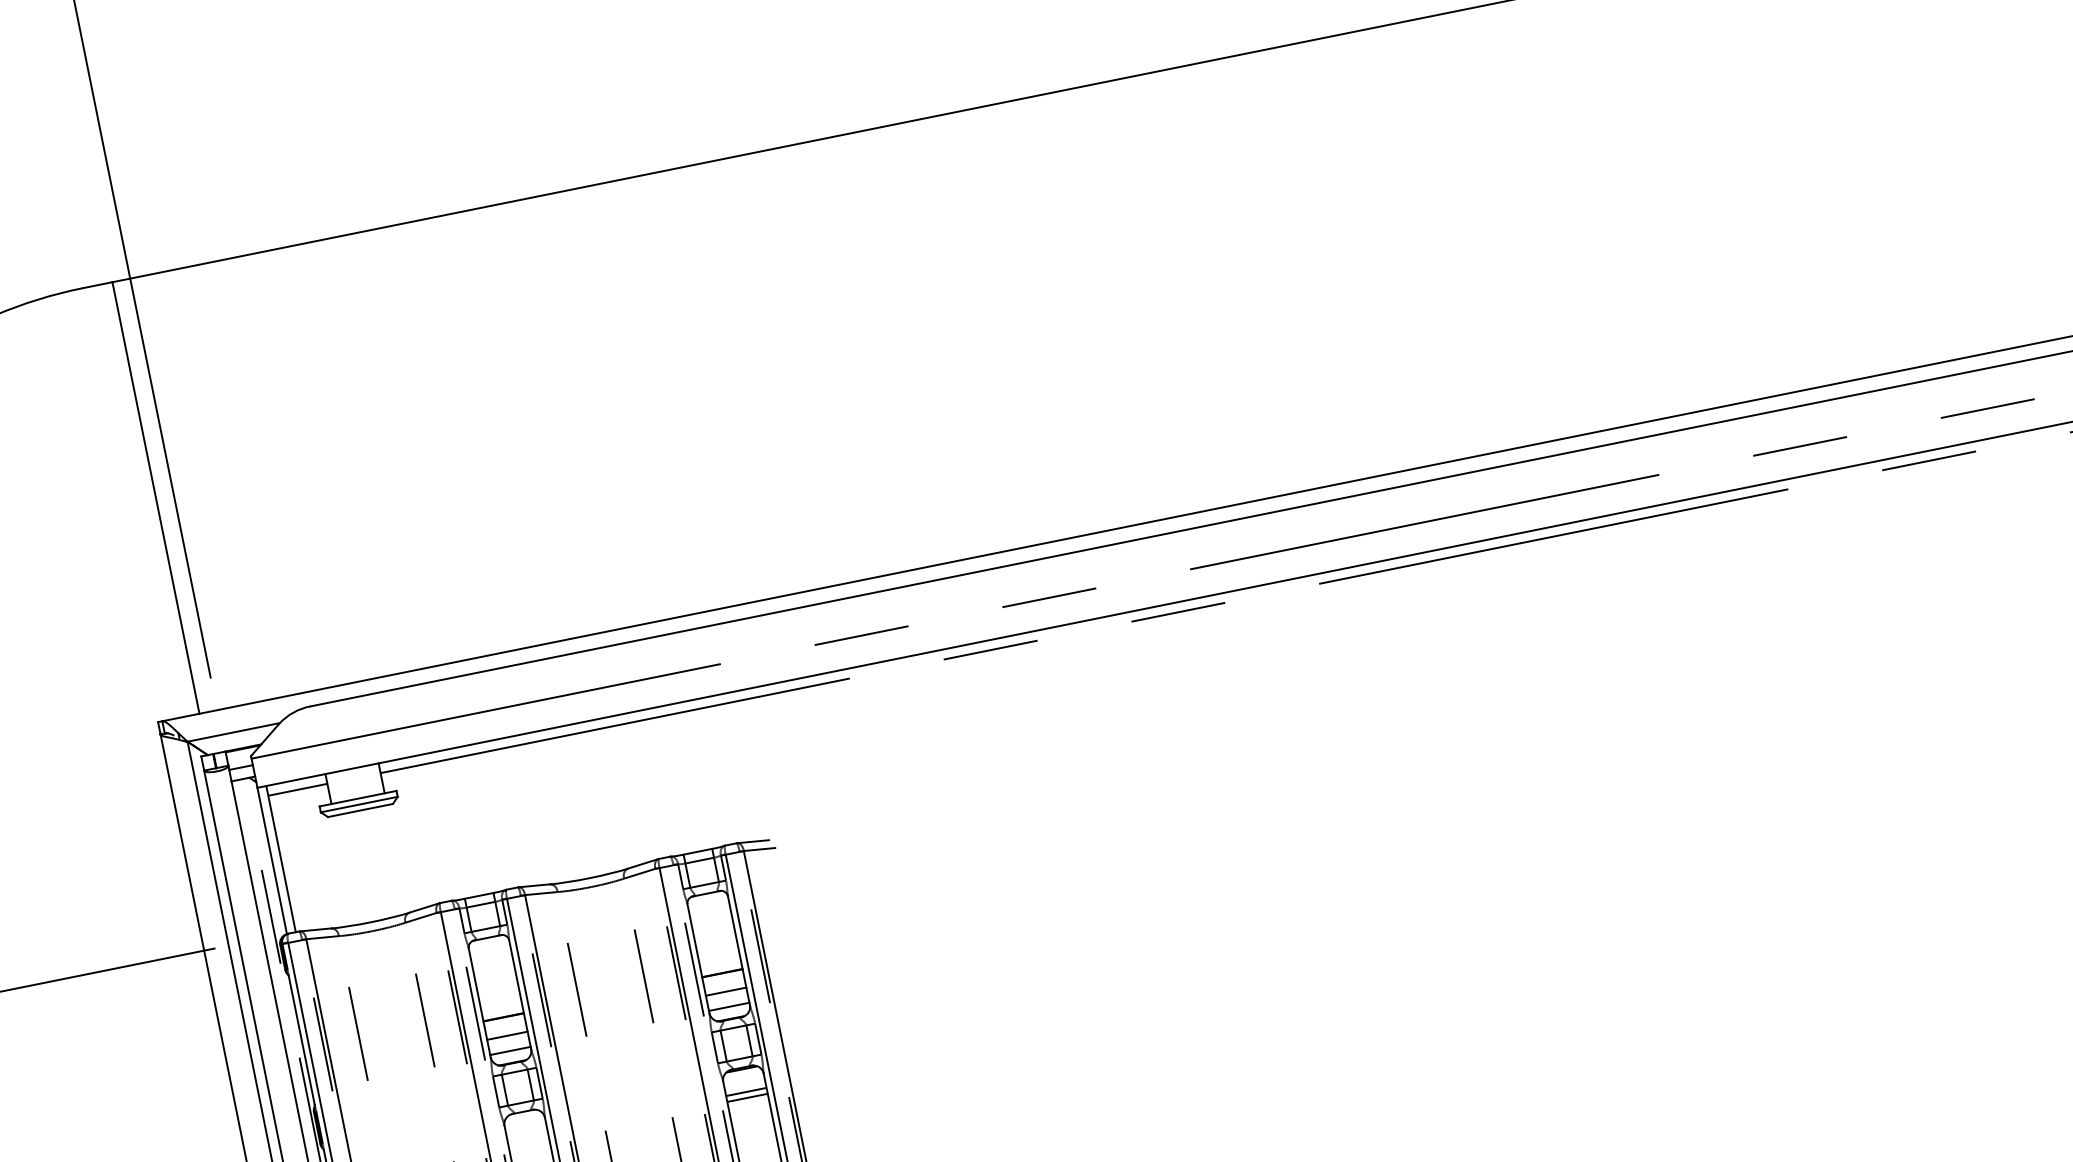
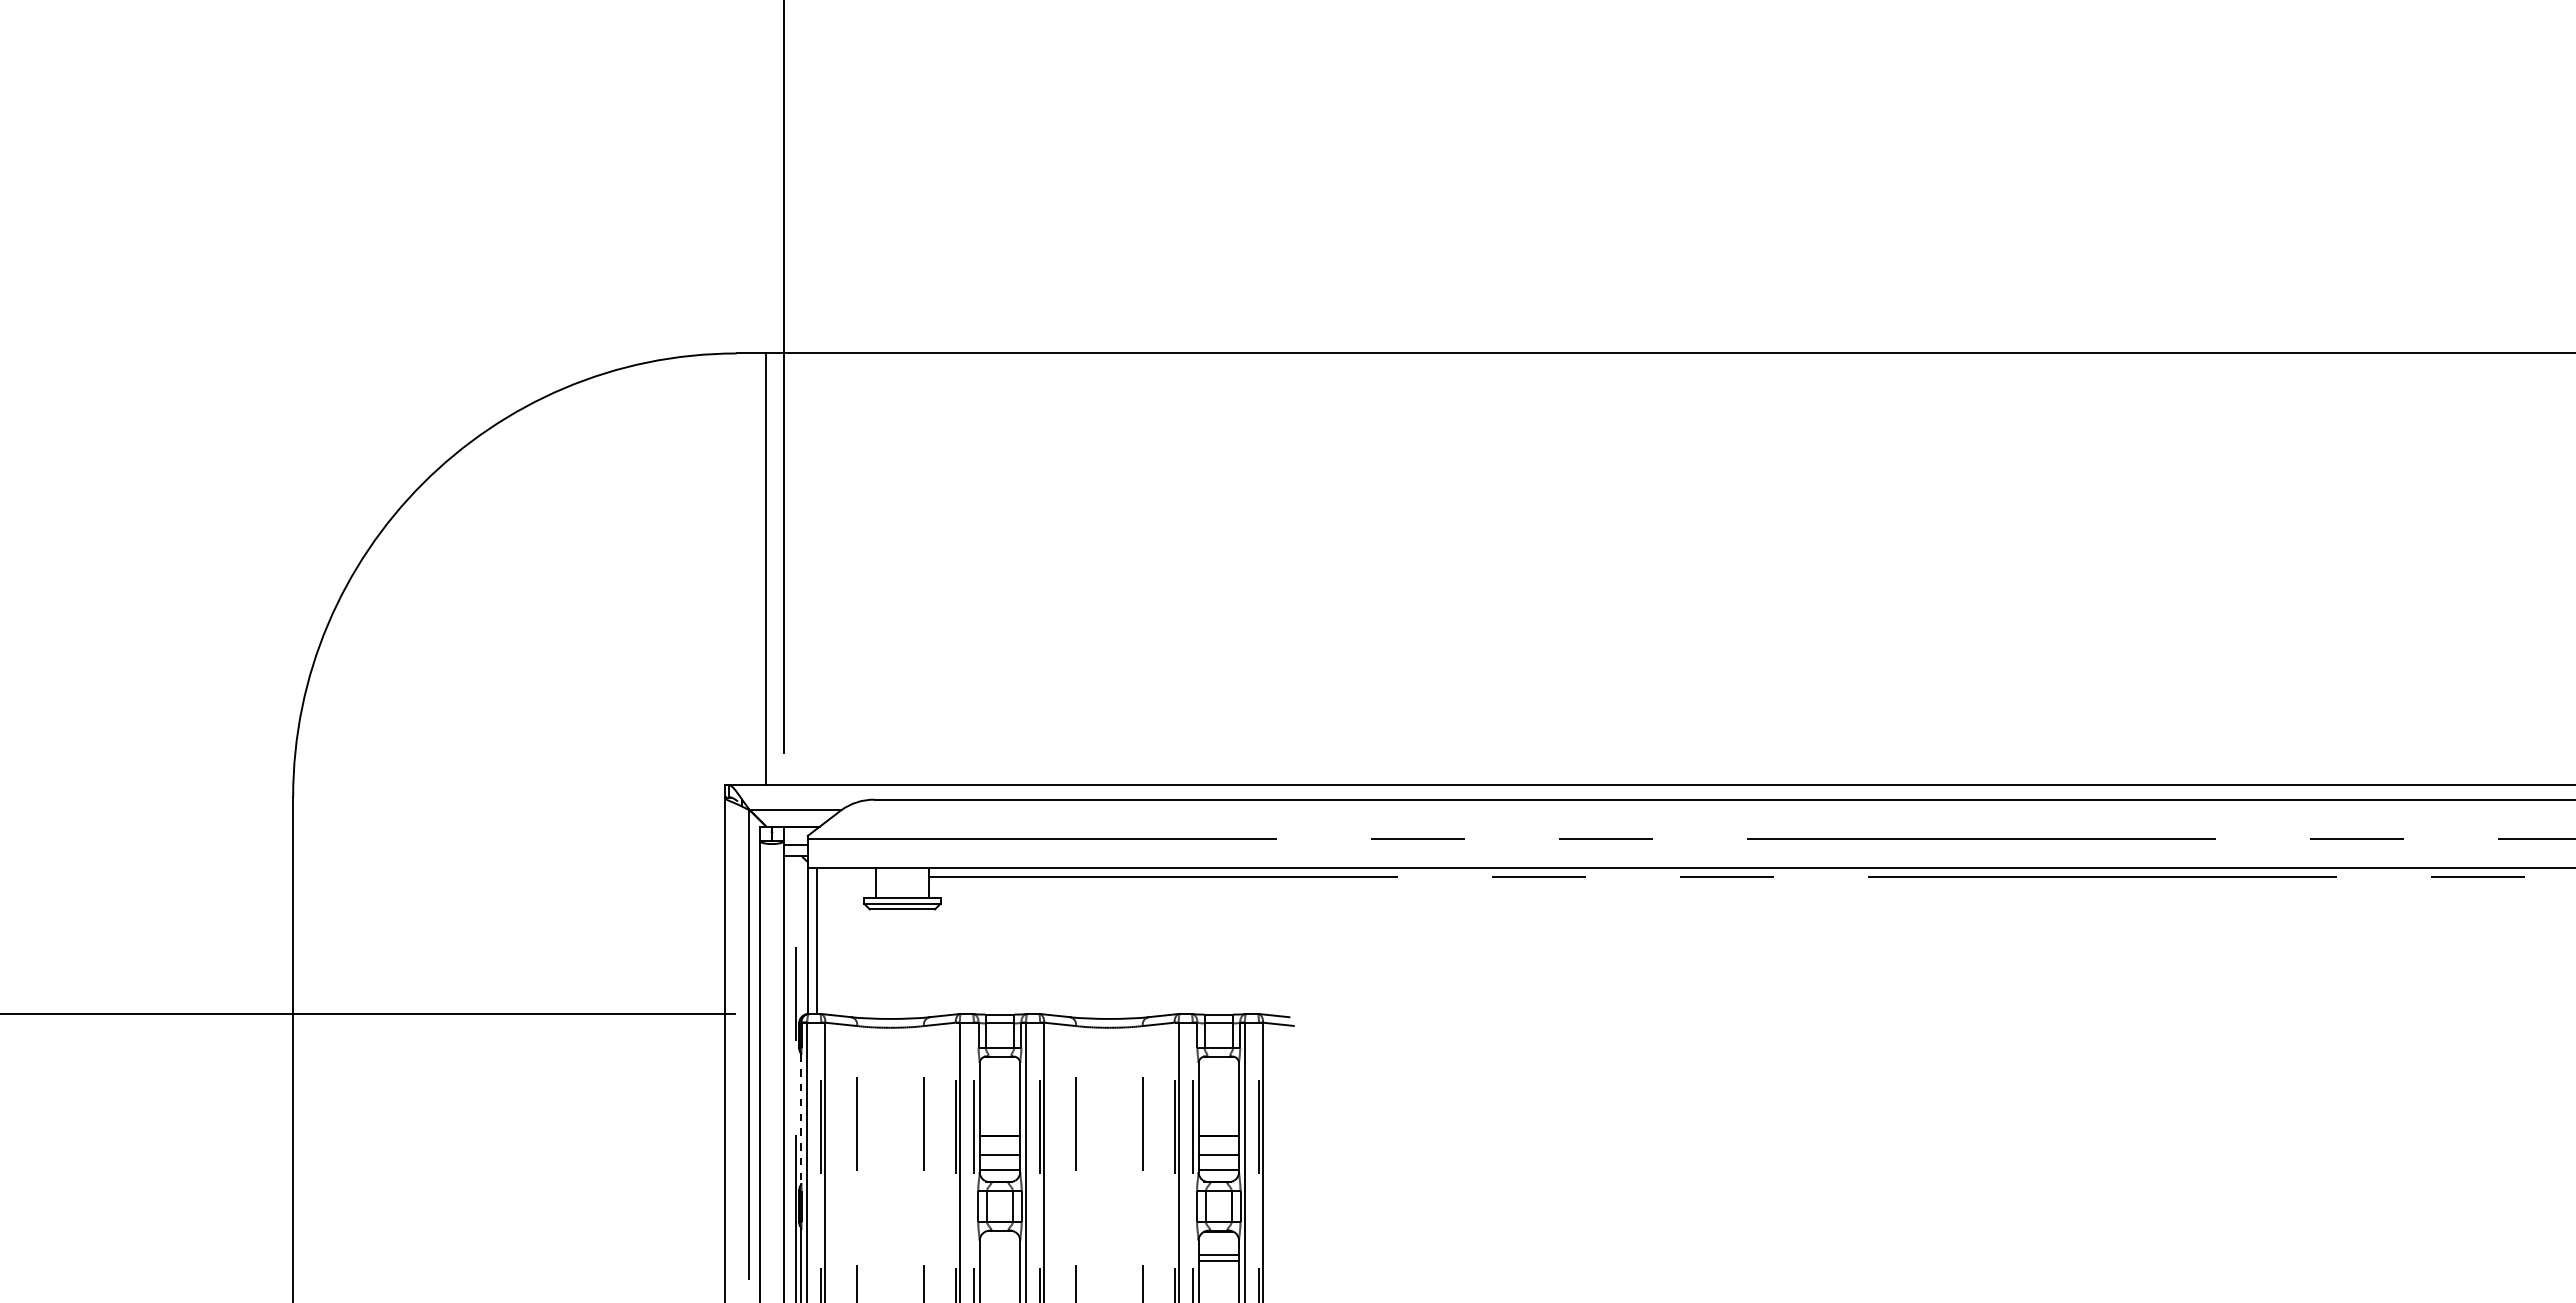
line: (297, 790) -> (845, 877), removed
line: (301, 1040) -> (801, 1119), solid -> dashed

